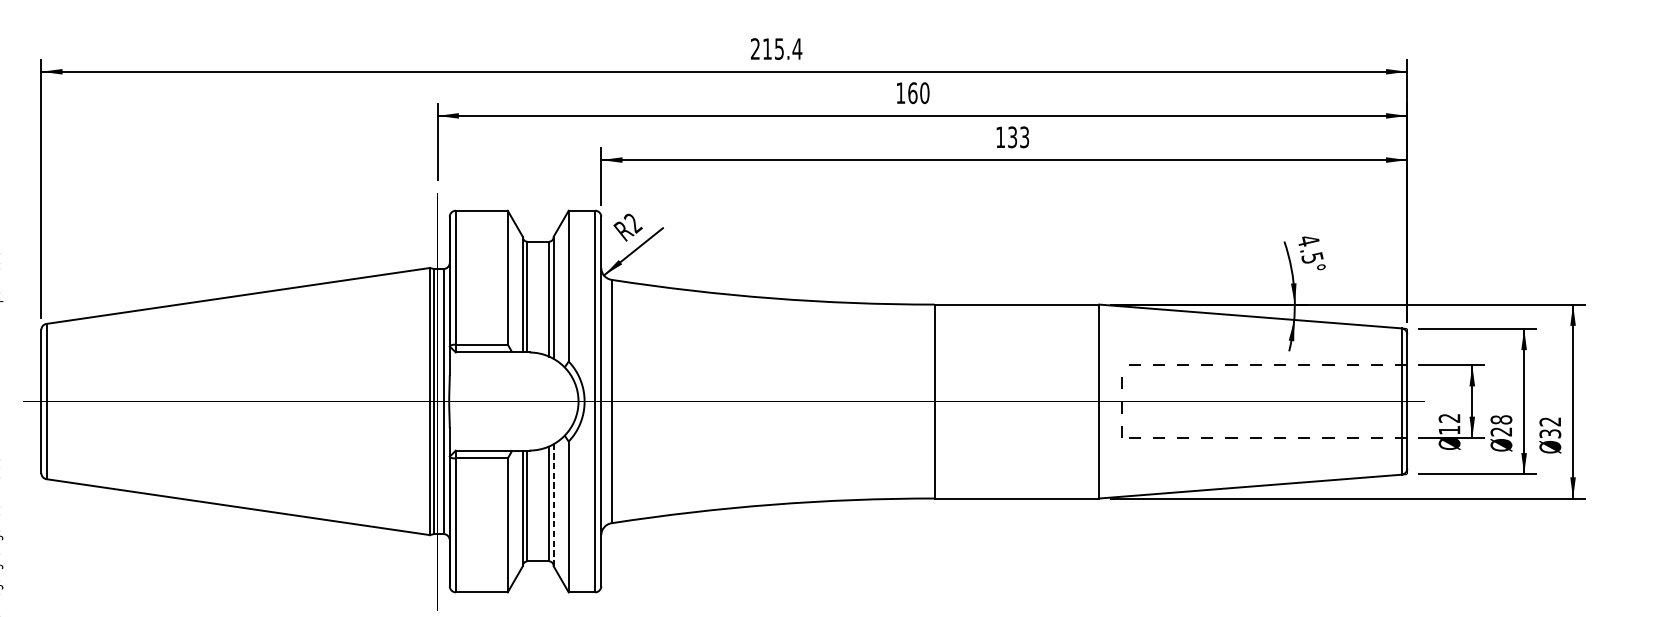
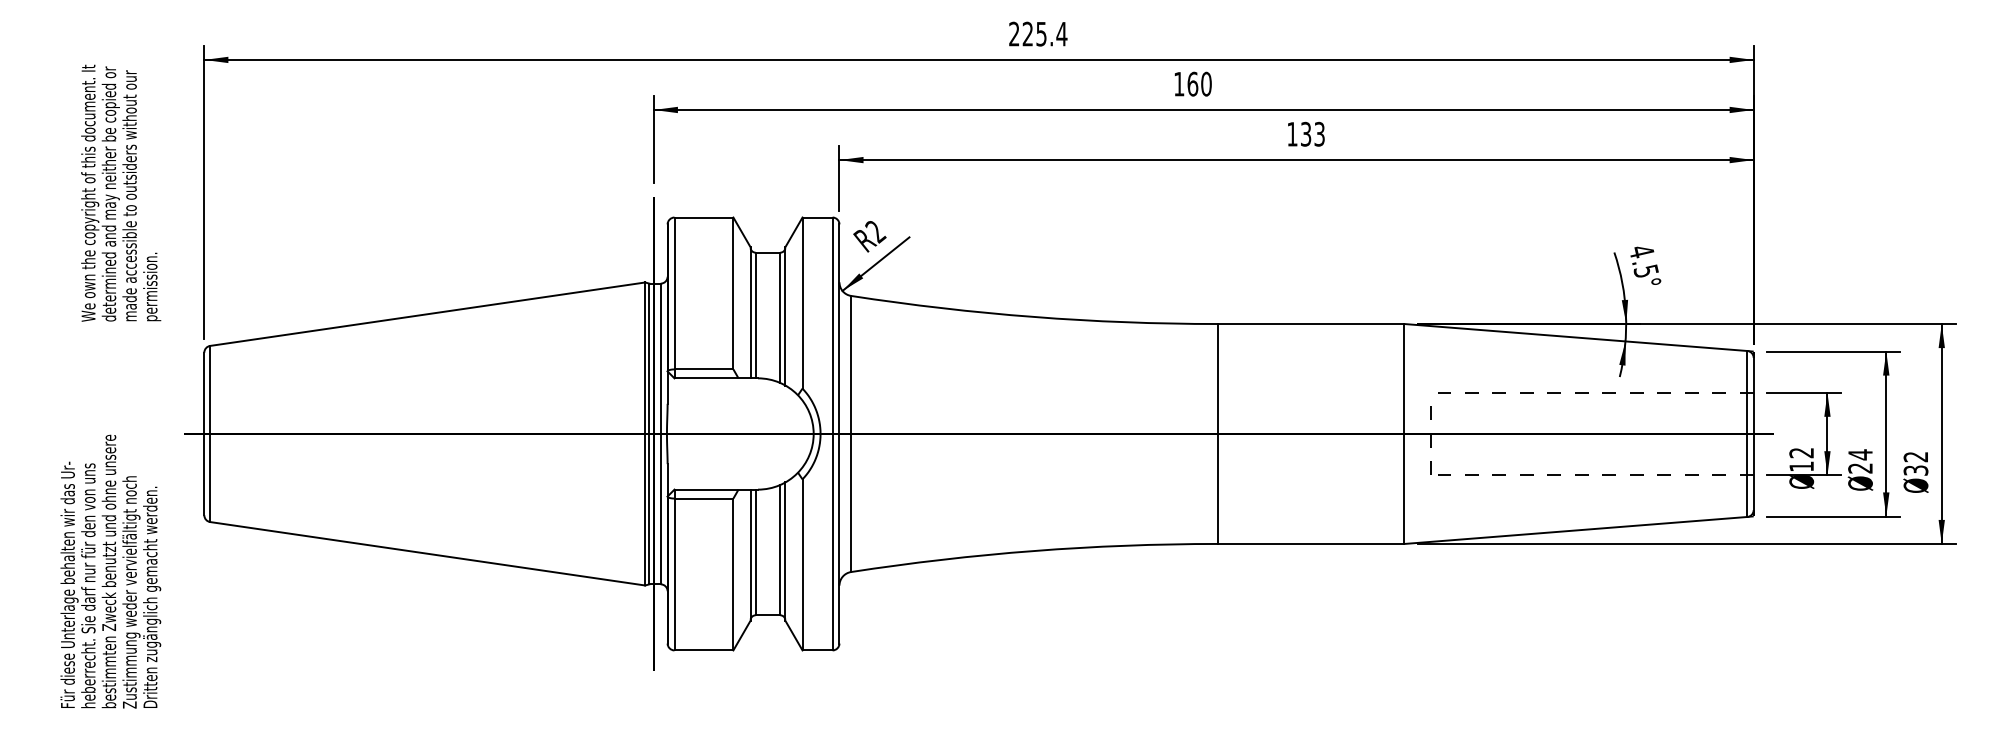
text: (767, 48) -> (1027, 33), 215.4 -> 225.4
text: (1501, 419) -> (1860, 454), 28 -> 24
line: (553, 505) -> (785, 551), dashed -> solid

